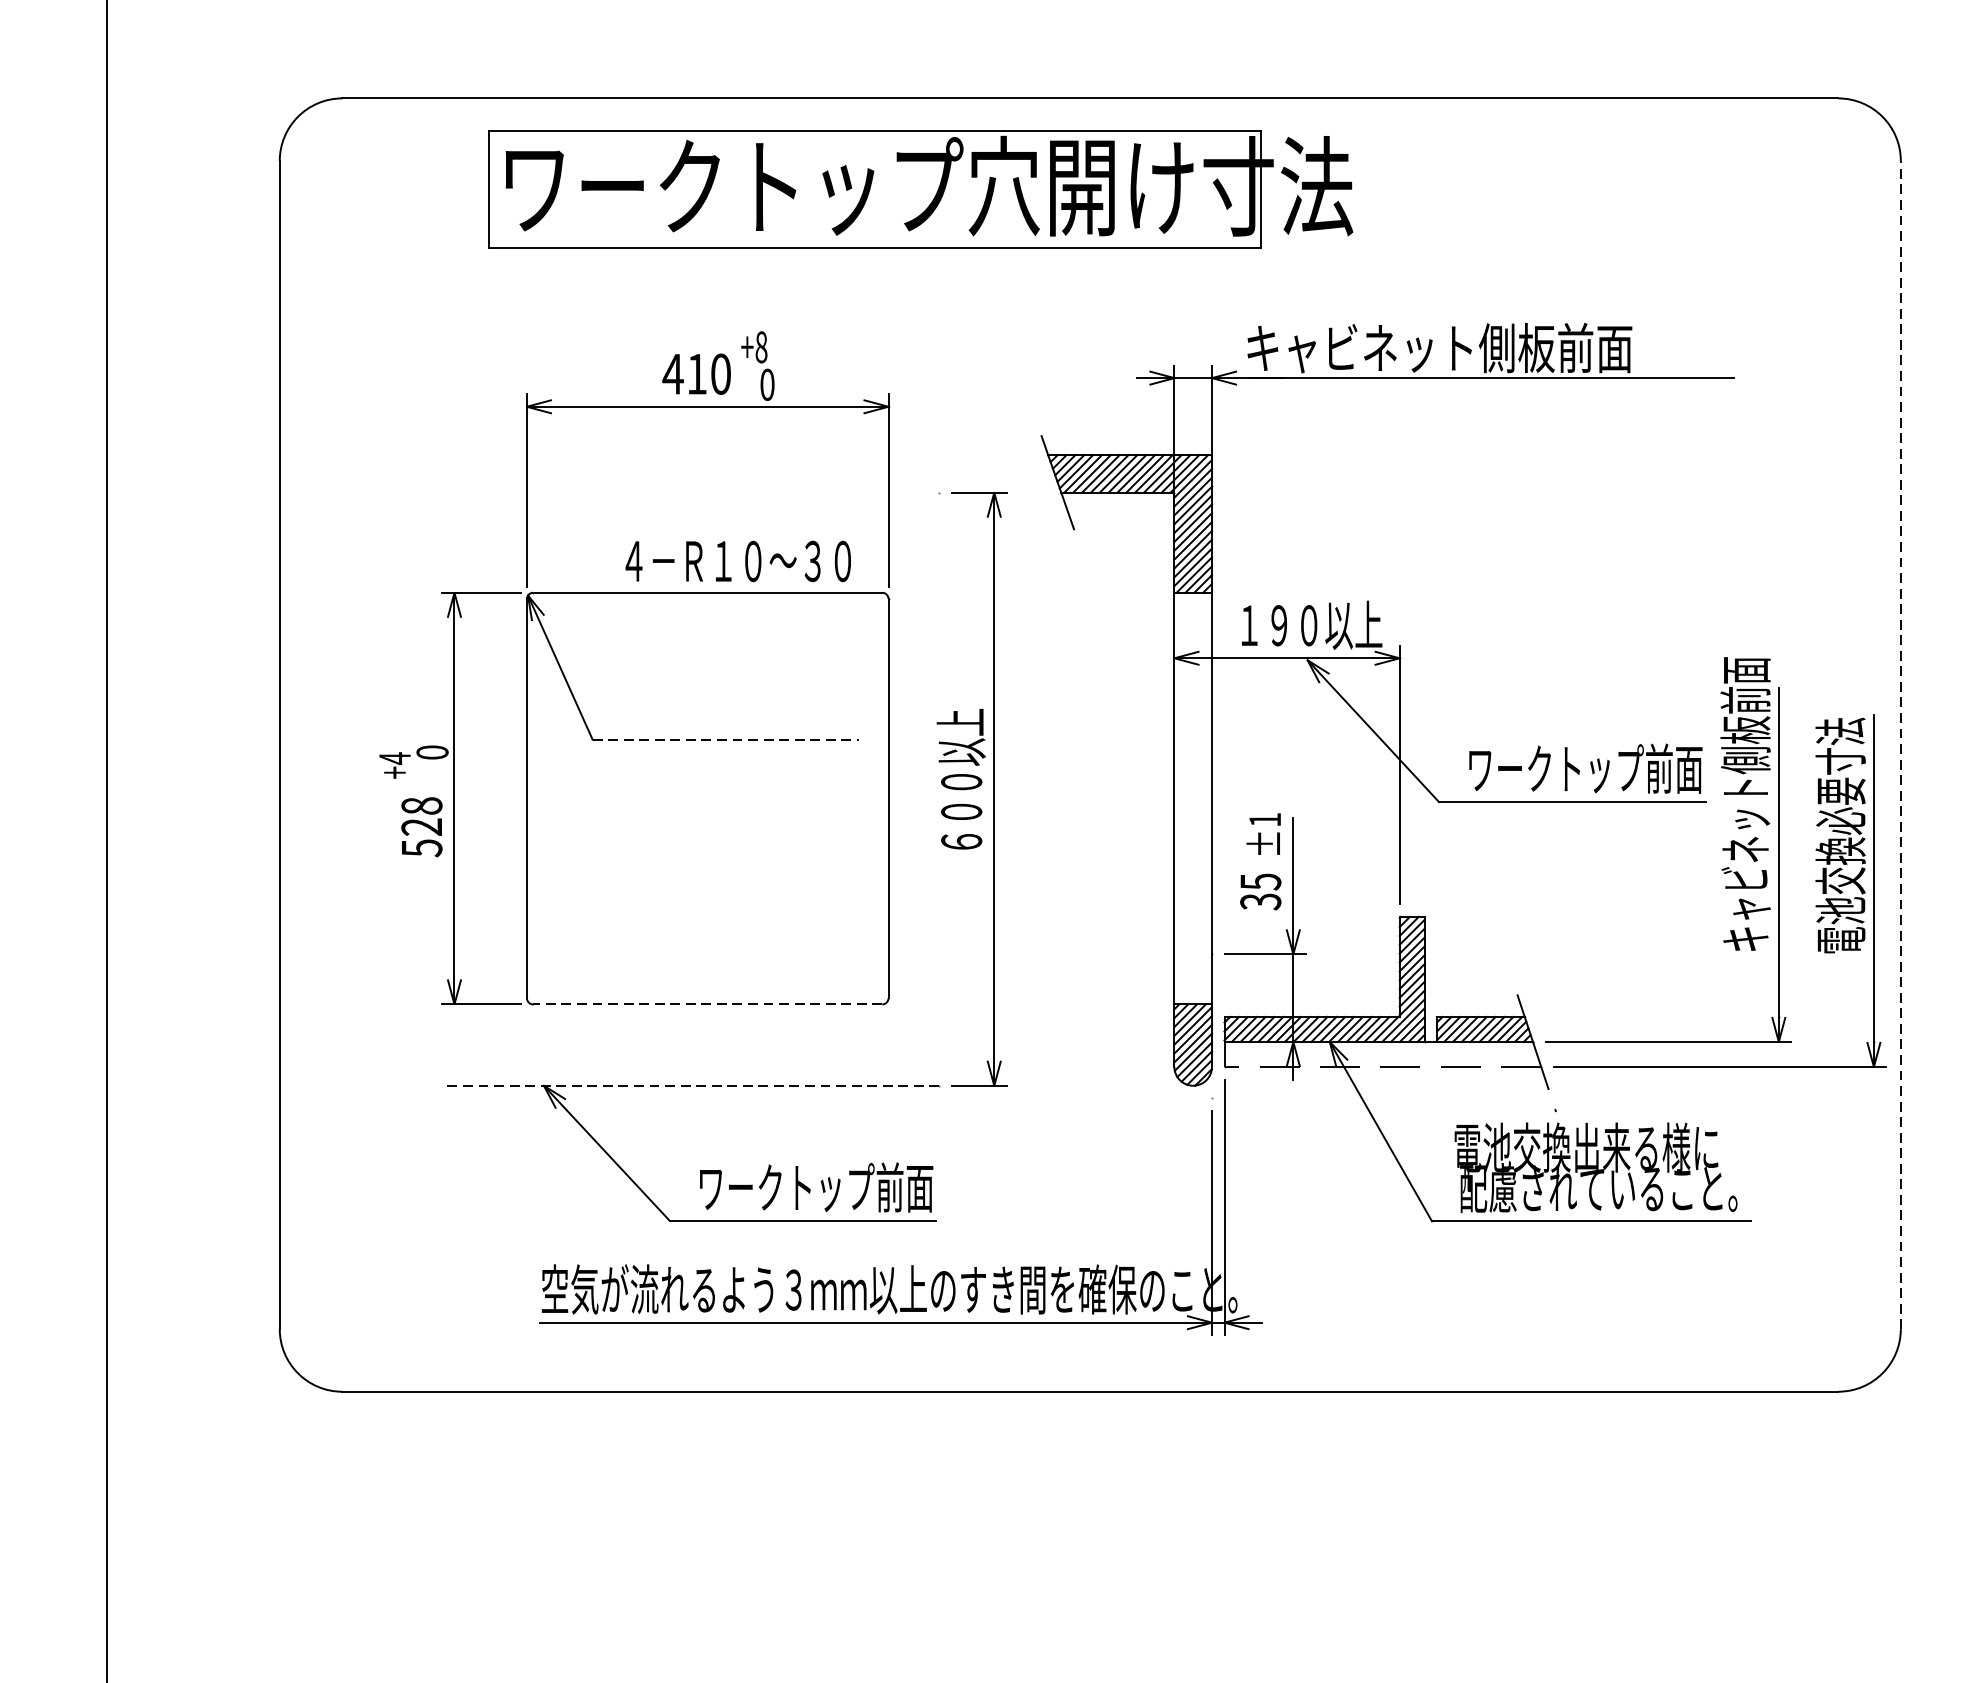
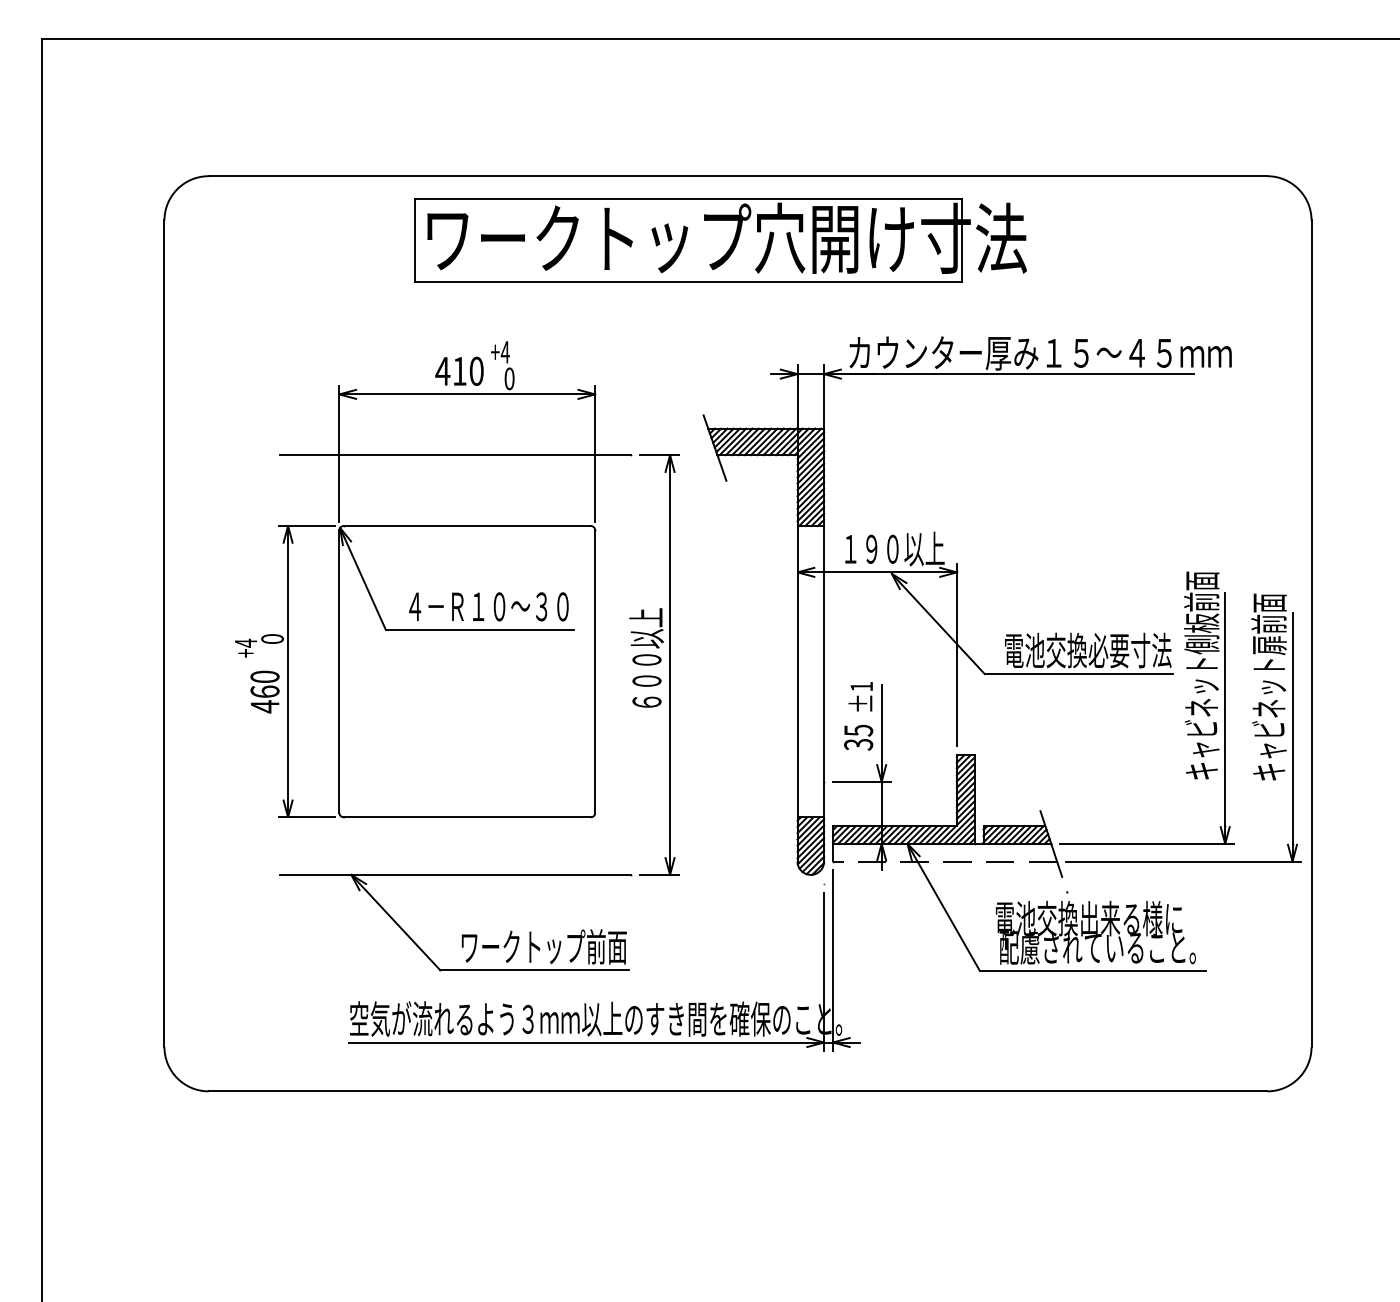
part: (919, 189) -> (720, 240), moved
text: (760, 347) -> (504, 352), +8 -> +4
text: (1517, 347) -> (1040, 352), キャビネット側板前面 -> カウンター厚み１５～４５ｍｍ
line: (691, 493) -> (455, 455), added
text: (737, 560) -> (488, 606), moved
line: (726, 739) -> (480, 629), dashed -> solid
line: (1900, 744) -> (1311, 633), dashed -> solid
text: (1585, 768) -> (1088, 650), ワークトップ前面 -> 電池交換必要寸法
text: (1839, 820) -> (1268, 687), 電池交換必要寸法 -> キャビネット扉前面
text: (421, 826) -> (264, 691), 528 -> 460
line: (708, 1004) -> (467, 817), dashed -> solid
line: (691, 1085) -> (455, 874), dashed -> solid

